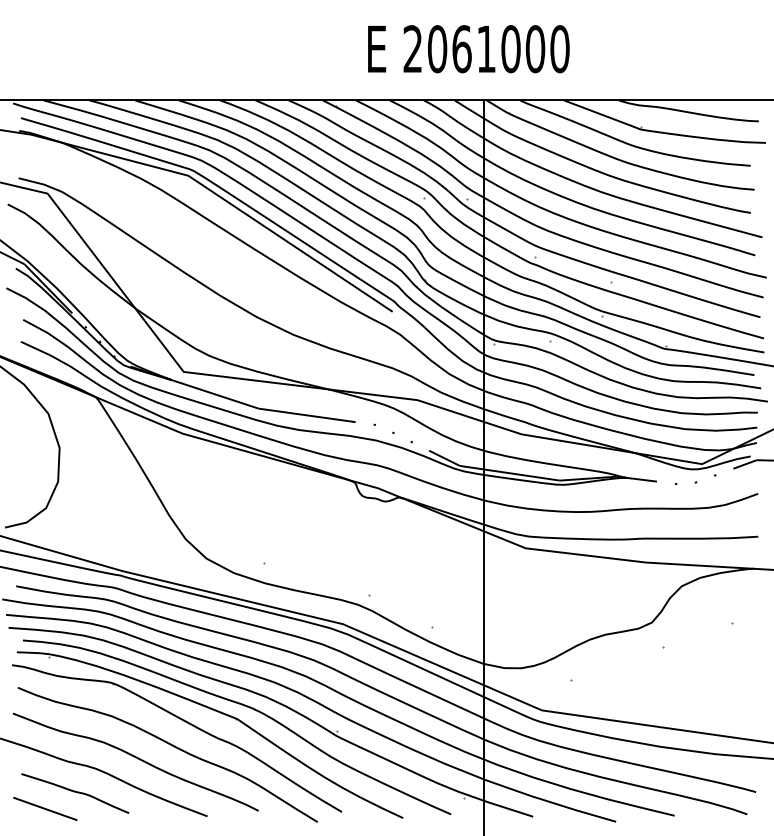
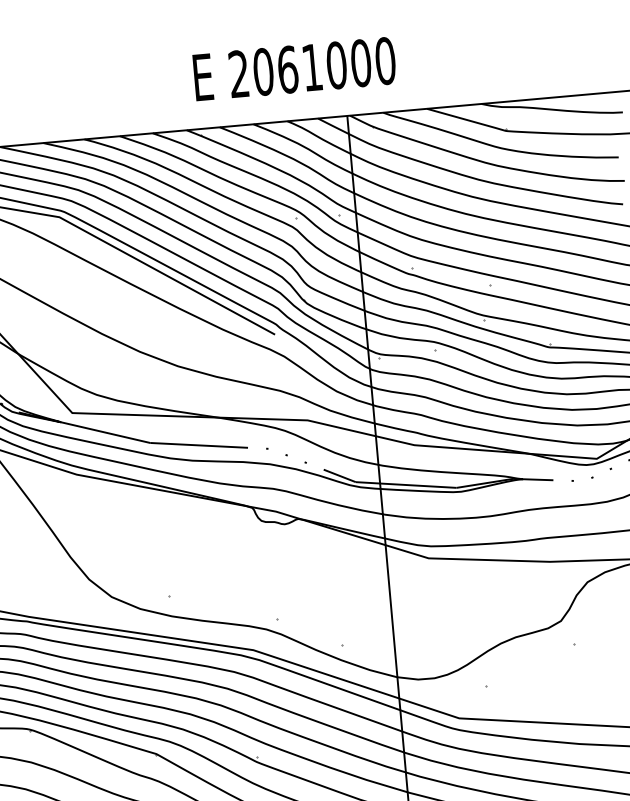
text: (468, 49) -> (294, 69), moved

